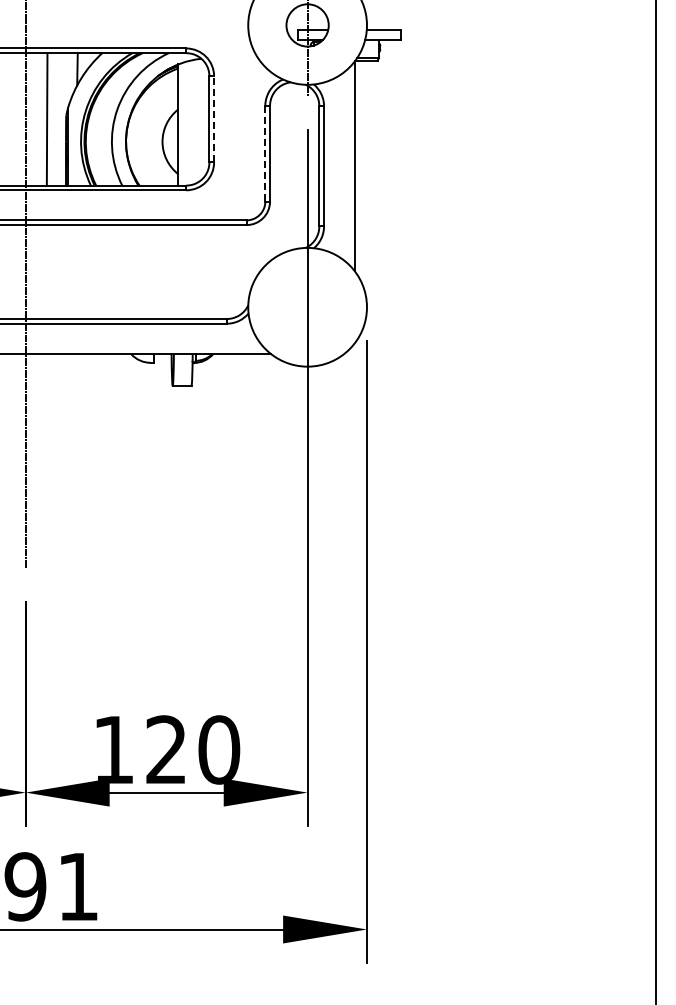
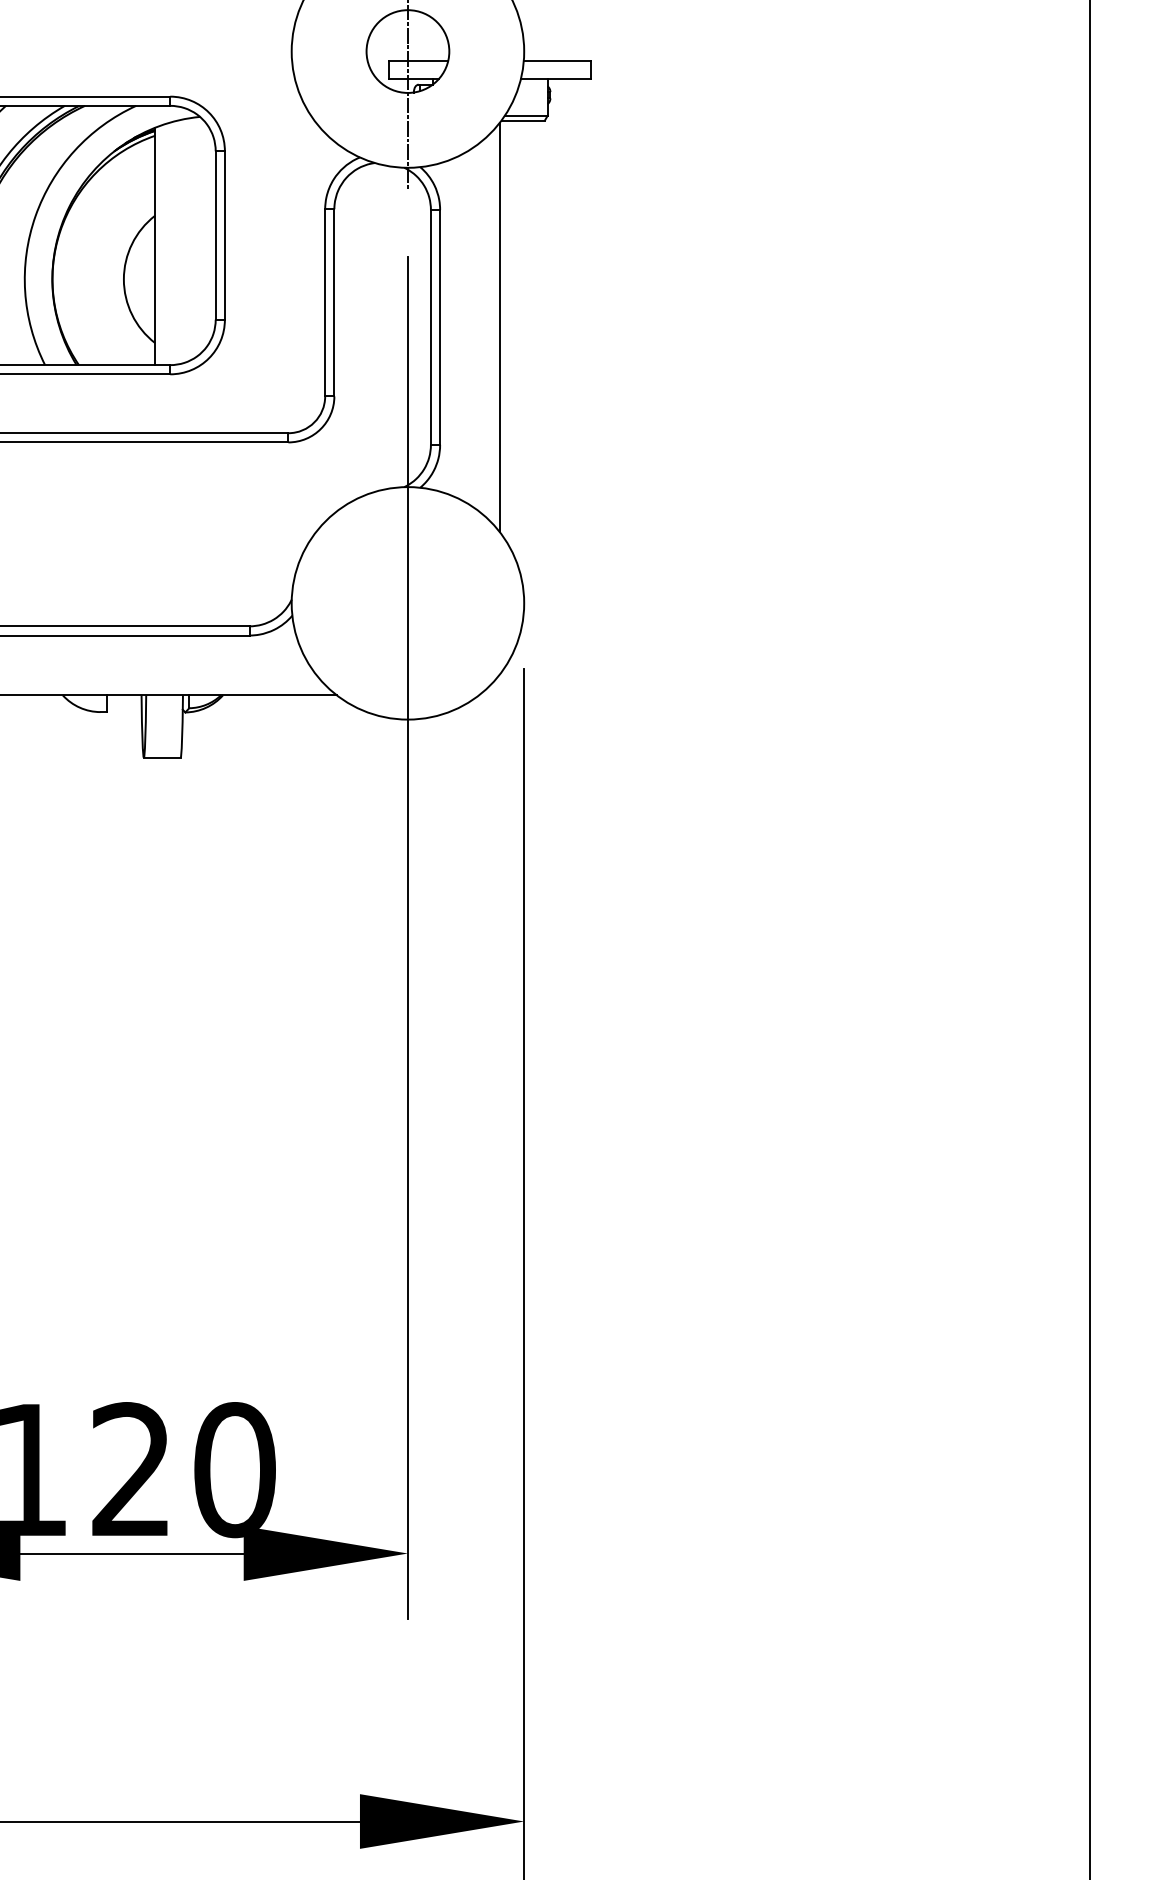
line: (214, 118) -> (225, 233), dashed -> solid
line: (265, 153) -> (325, 302), dashed -> solid

